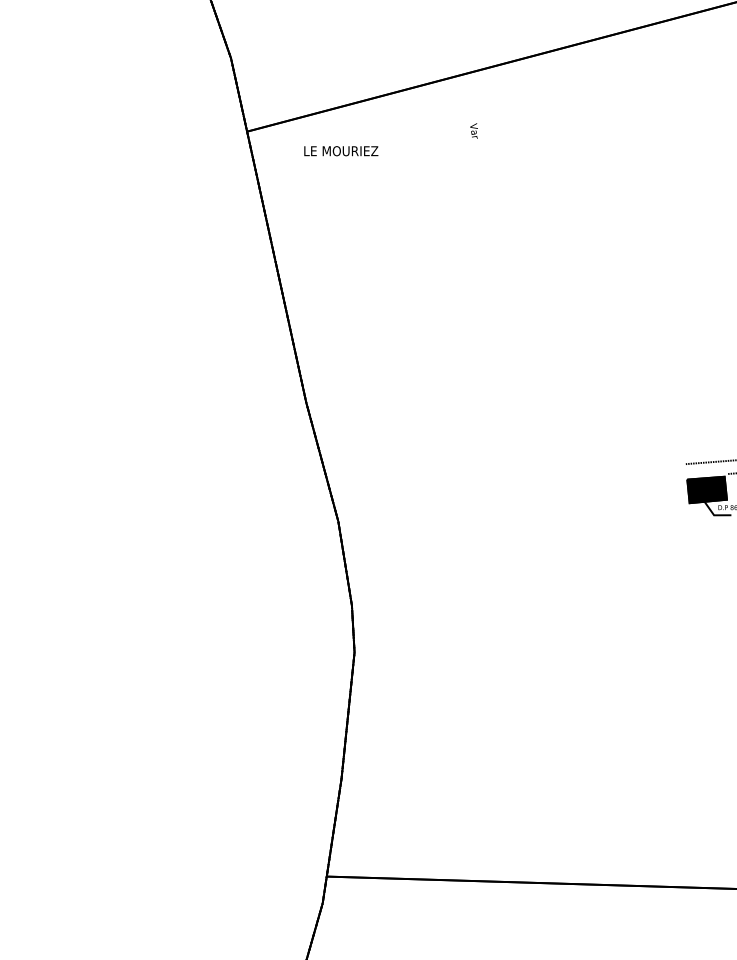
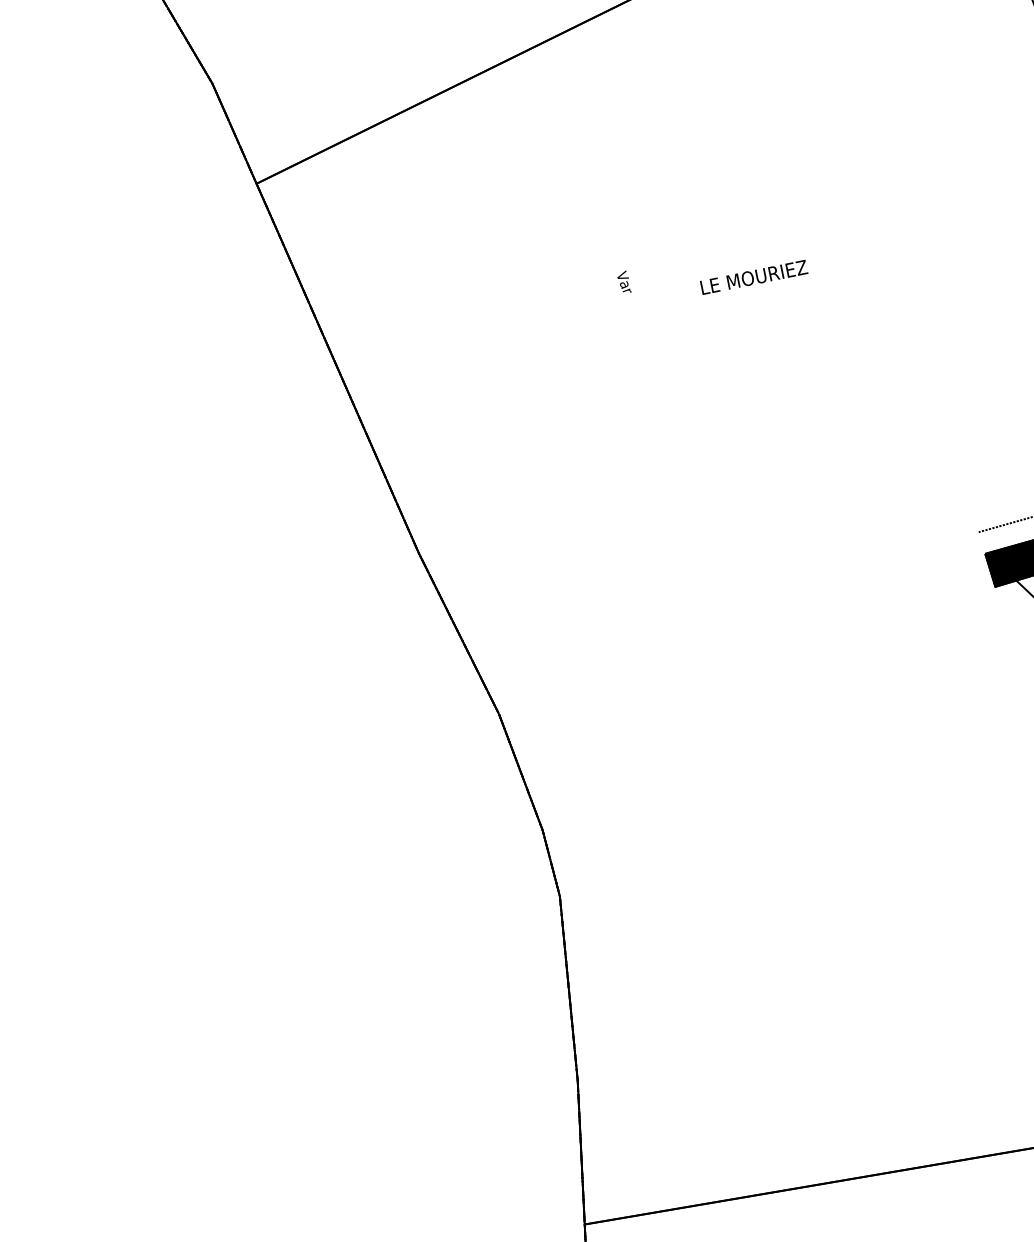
text: (473, 130) -> (623, 281), moved
text: (341, 151) -> (754, 277), moved

